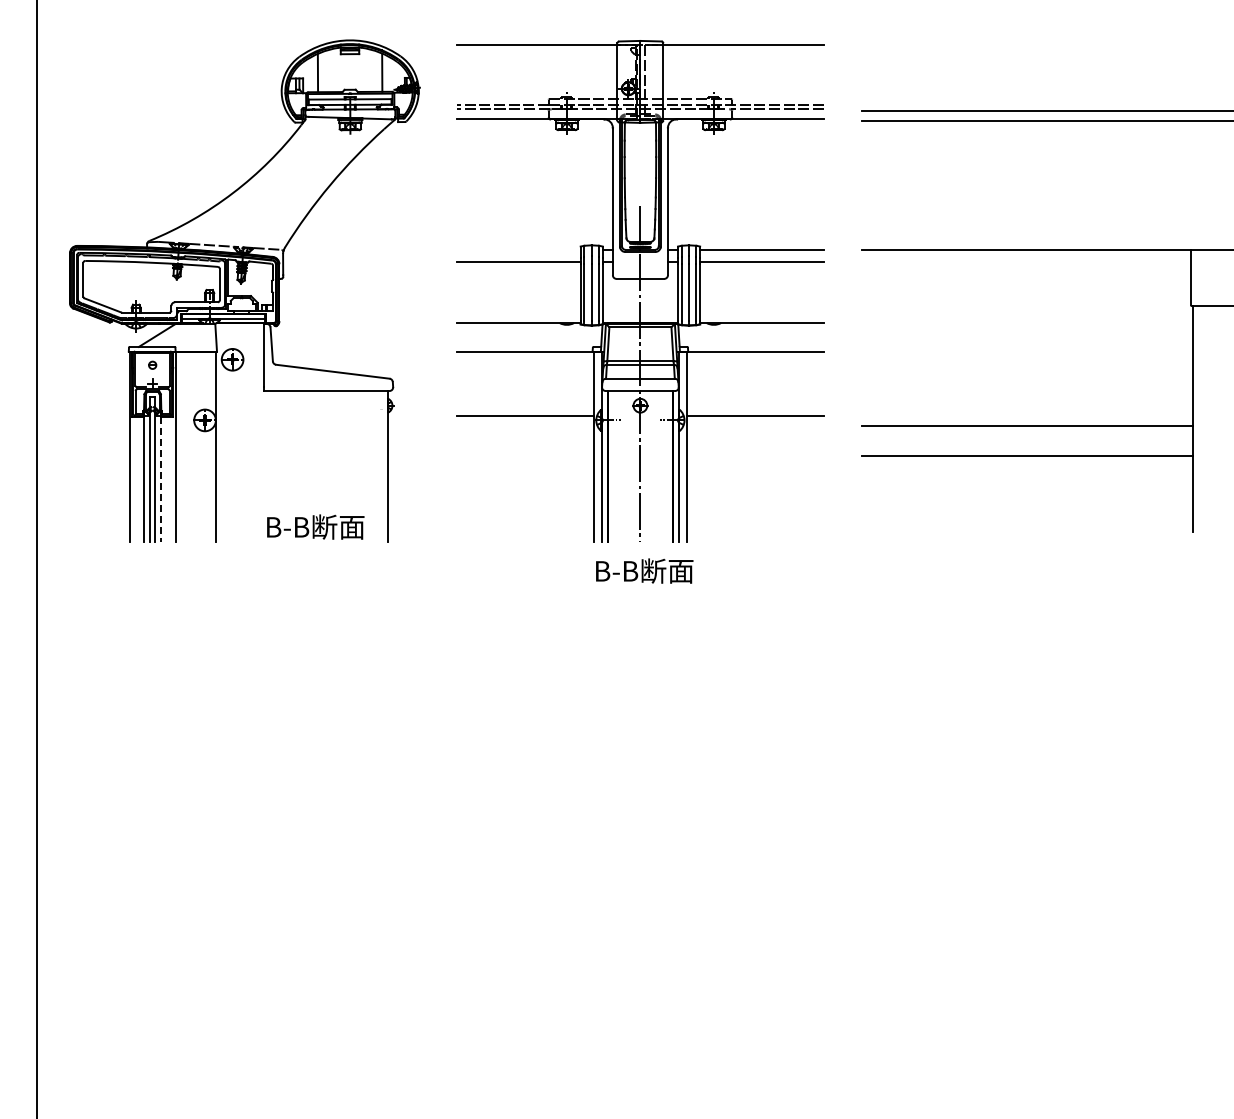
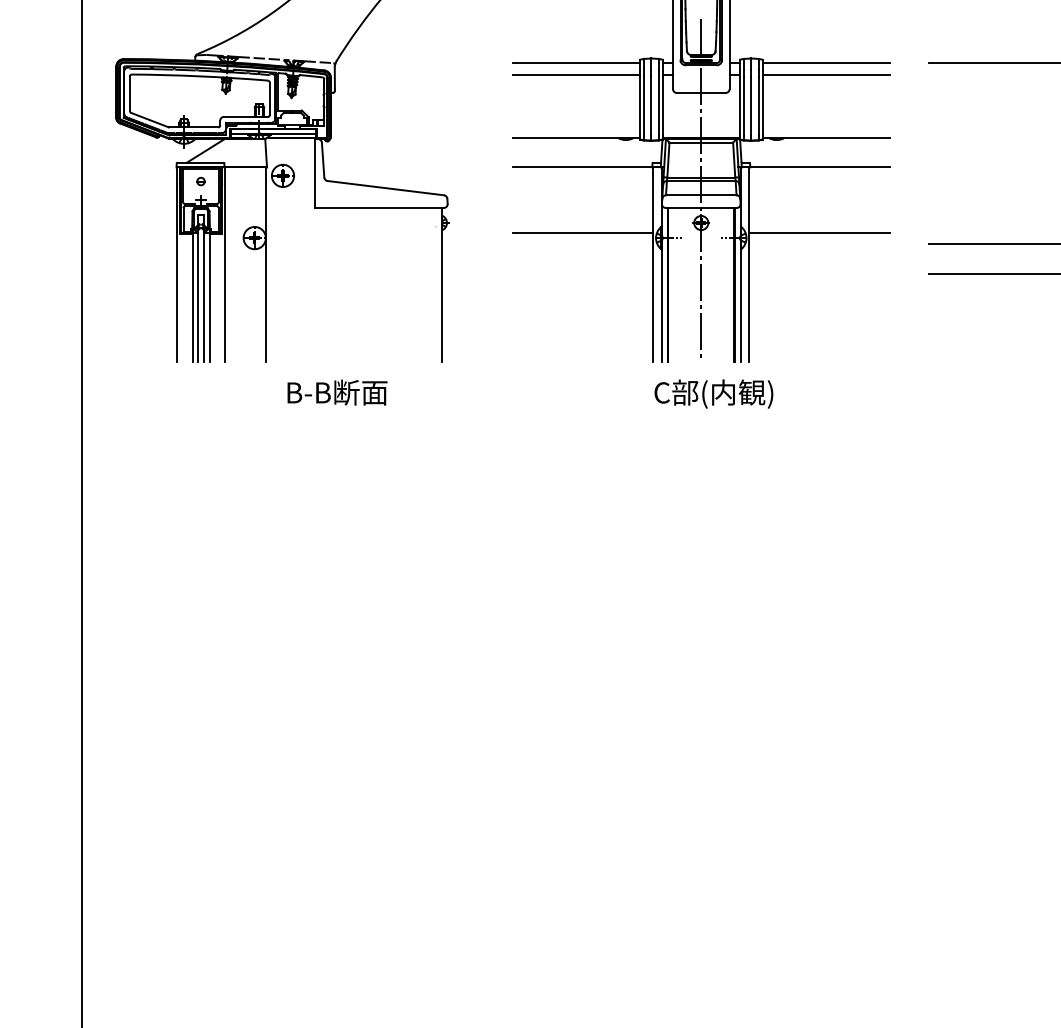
line: (518, 249) -> (576, 62), added
line: (160, 479) -> (209, 298), dashed -> solid
text: (315, 526) -> (337, 392), moved
text: (652, 572) -> (713, 394), B-B断面 -> C部(内観)

